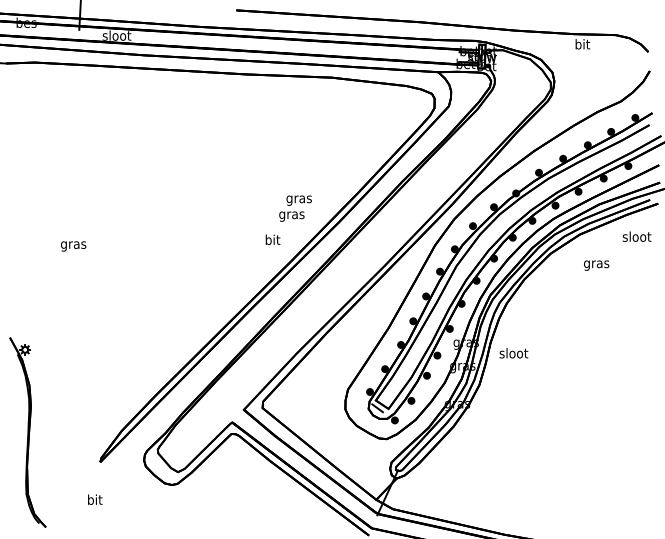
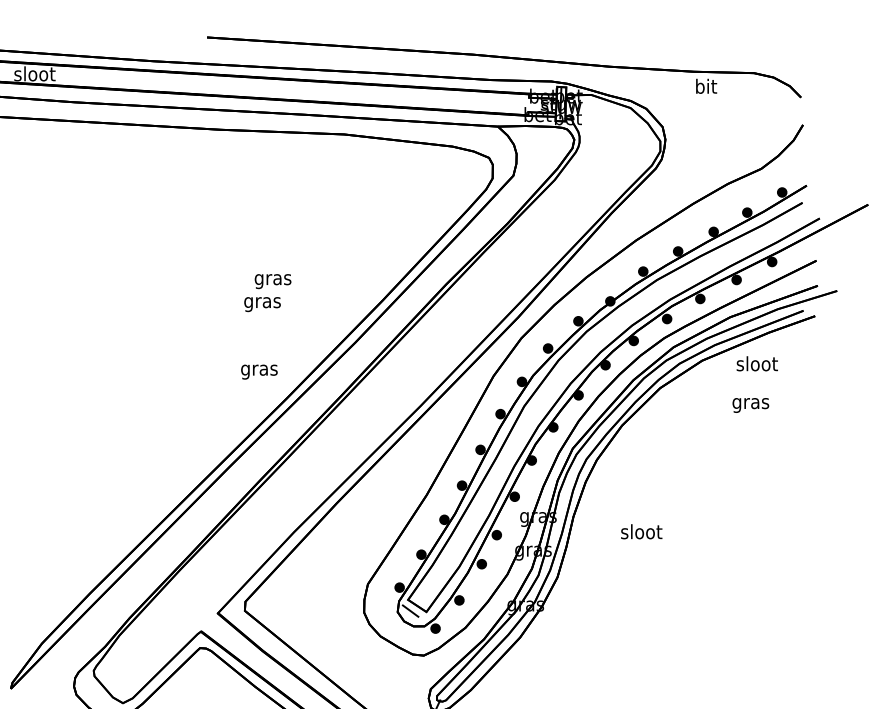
text: (295, 208) -> (267, 292), moved
text: (636, 236) -> (756, 363), moved
text: (272, 240) -> (259, 369), bit -> gras
text: (596, 265) -> (750, 405), moved
text: (513, 353) -> (641, 532), moved

